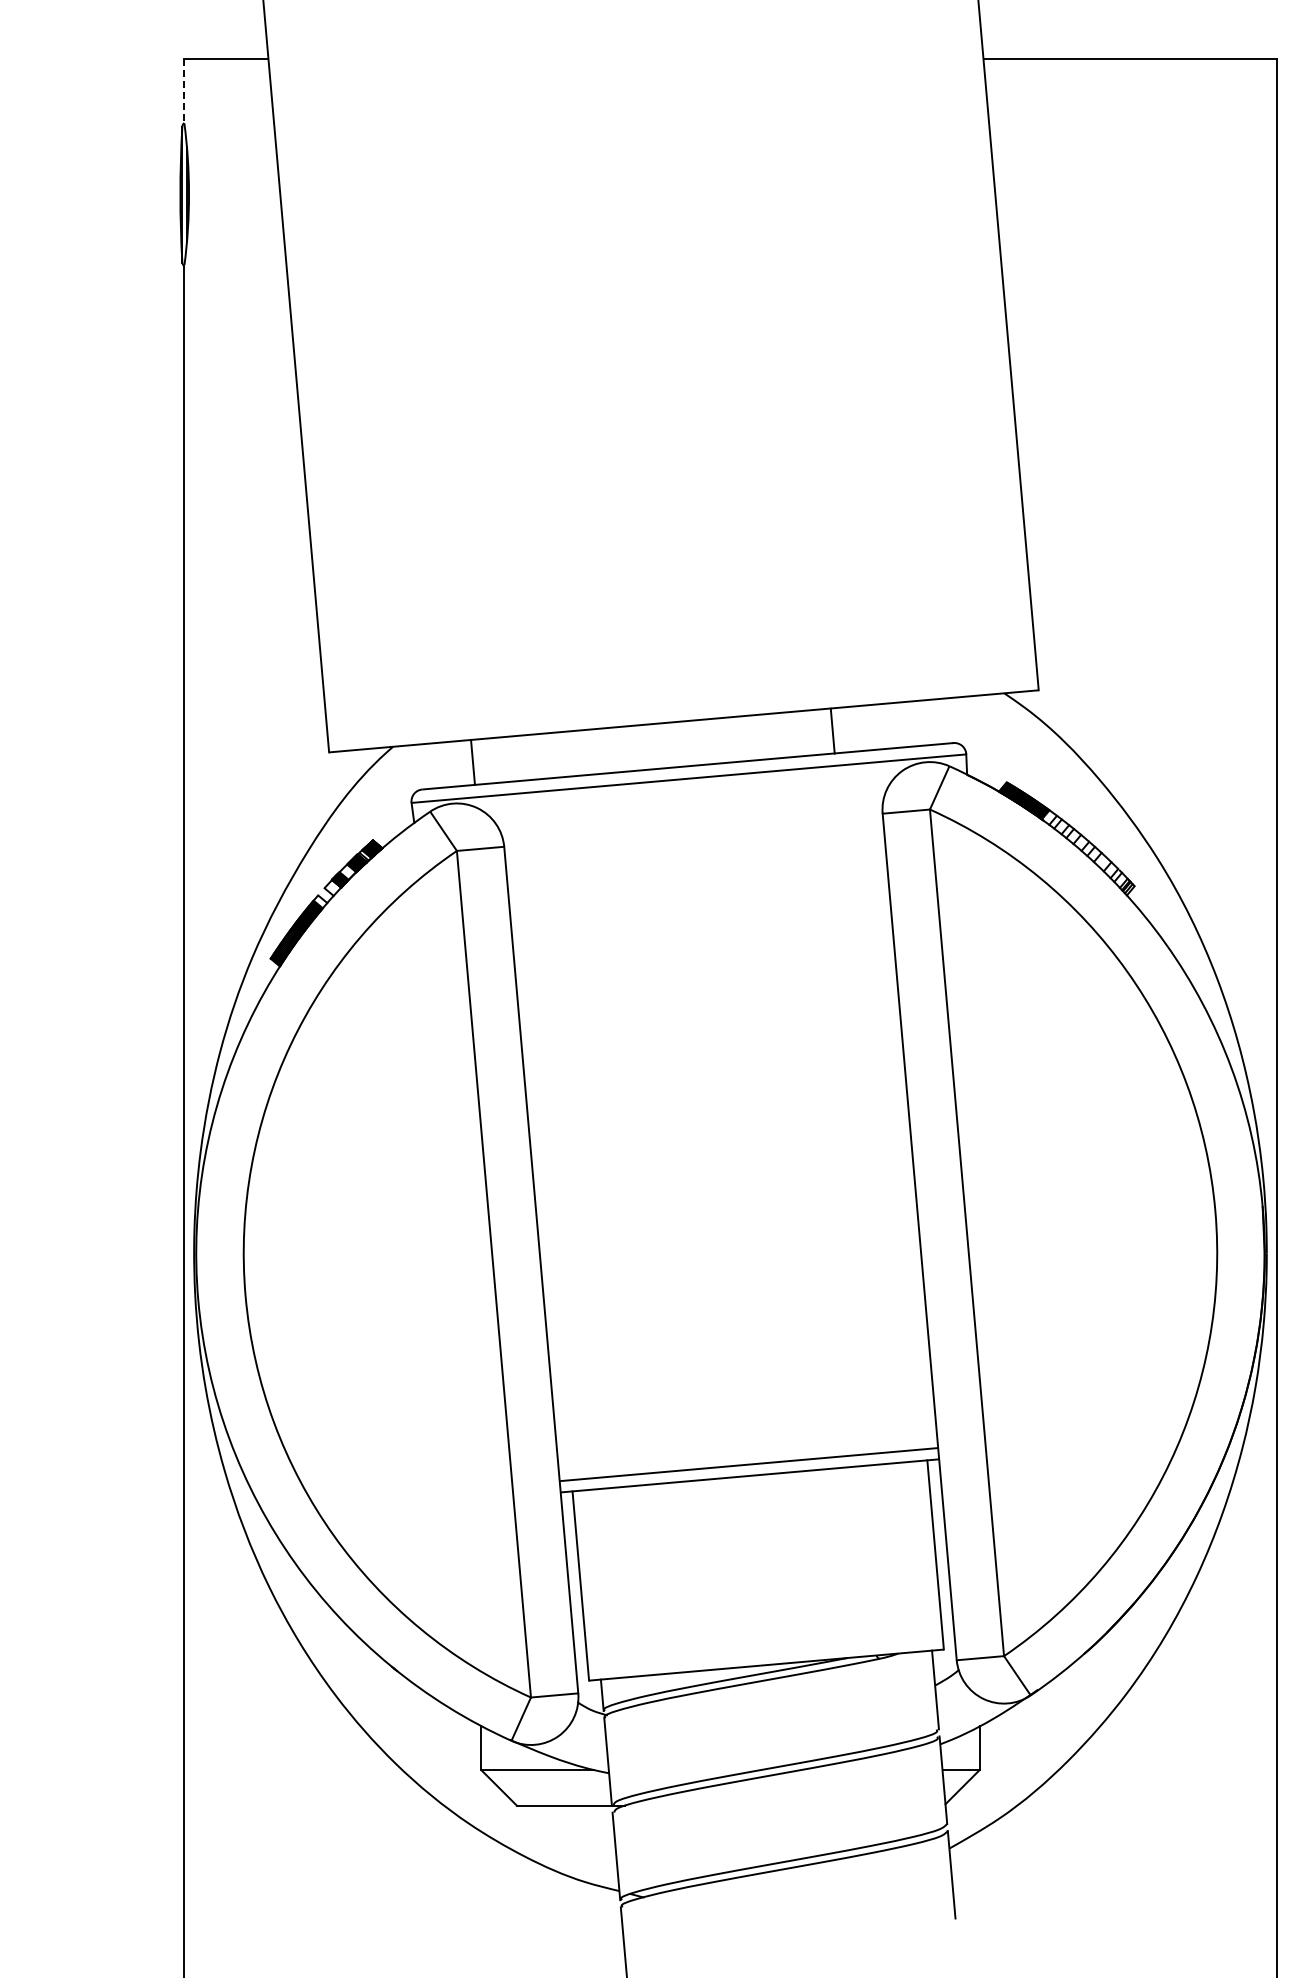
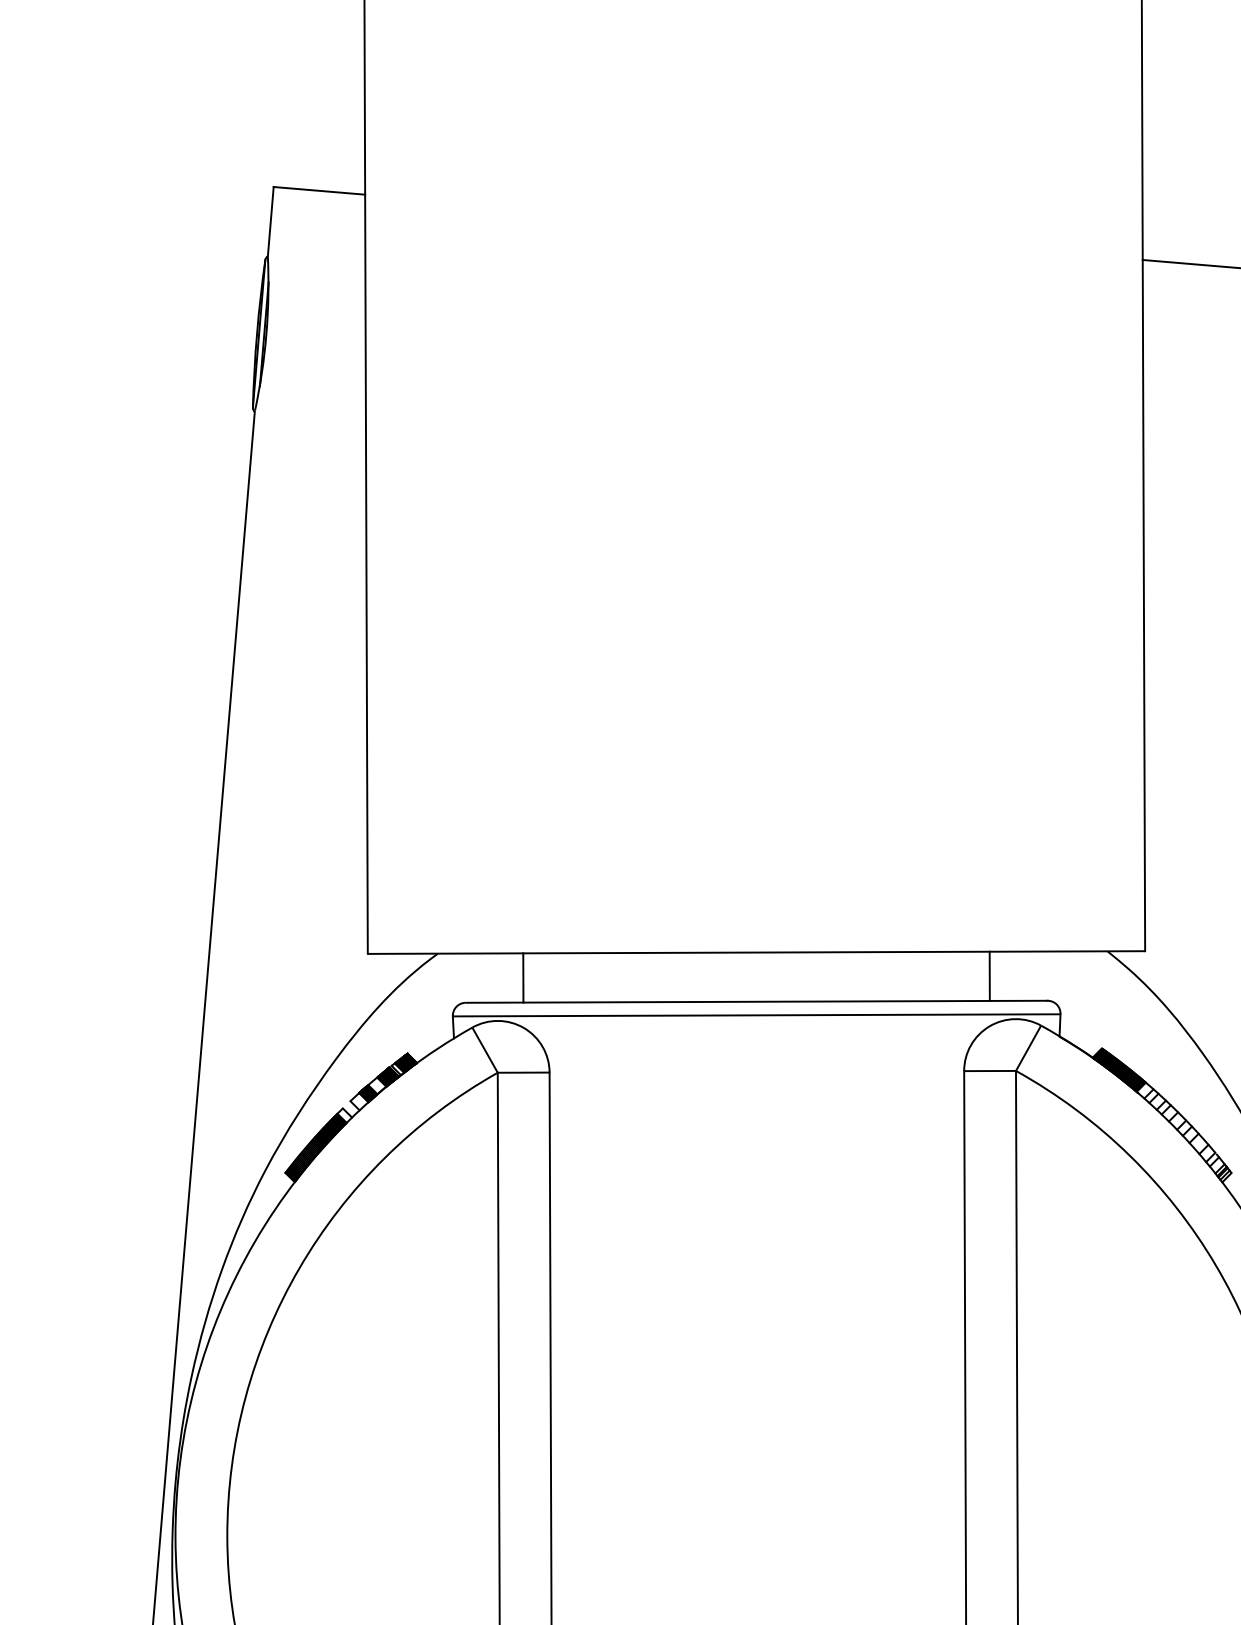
line: (184, 91) -> (270, 222), dashed -> solid
line: (832, 730) -> (989, 975), moved

